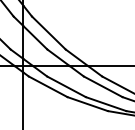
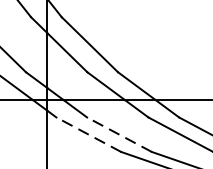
line: (48, 86) -> (89, 134), solid -> dashed
line: (66, 86) -> (119, 134), solid -> dashed

